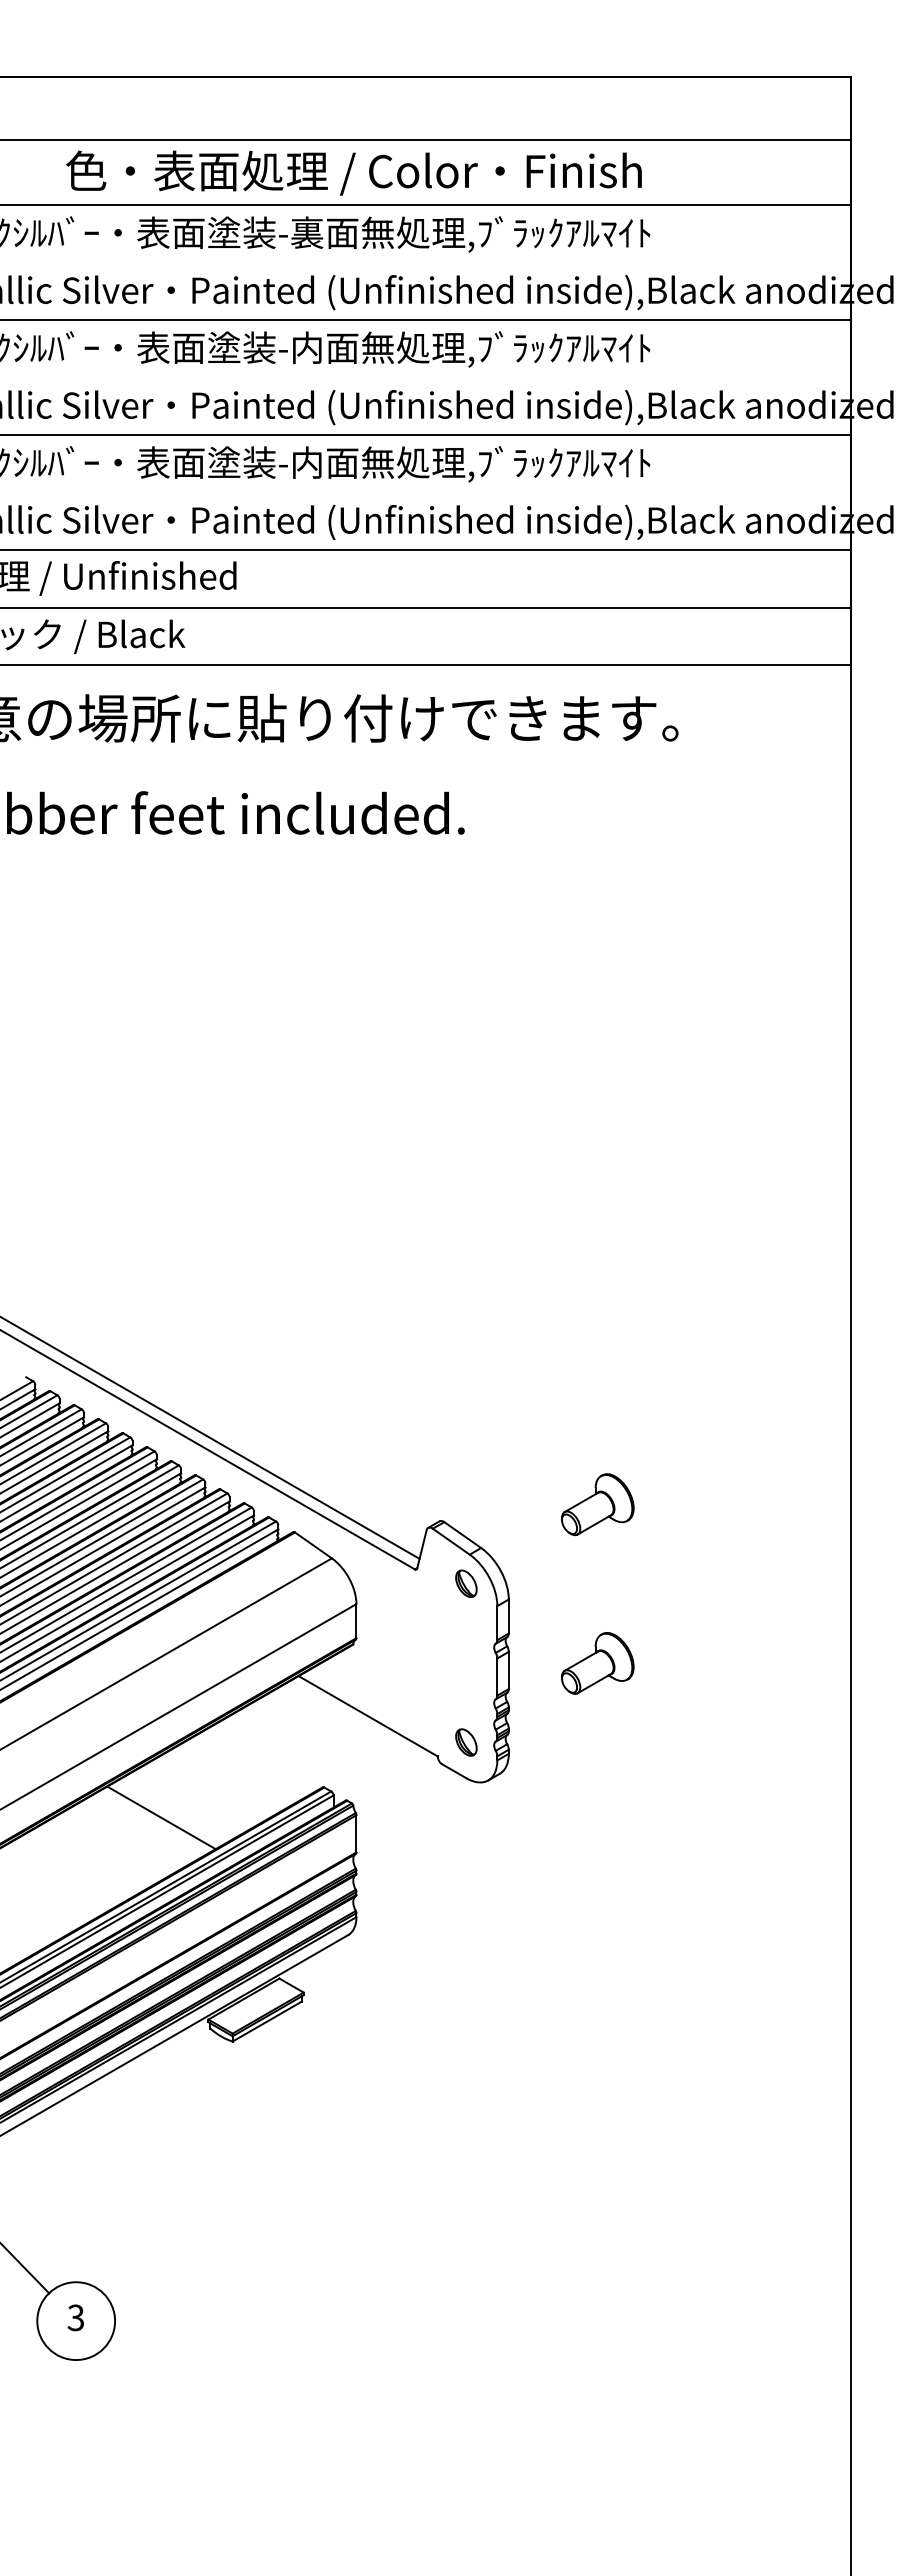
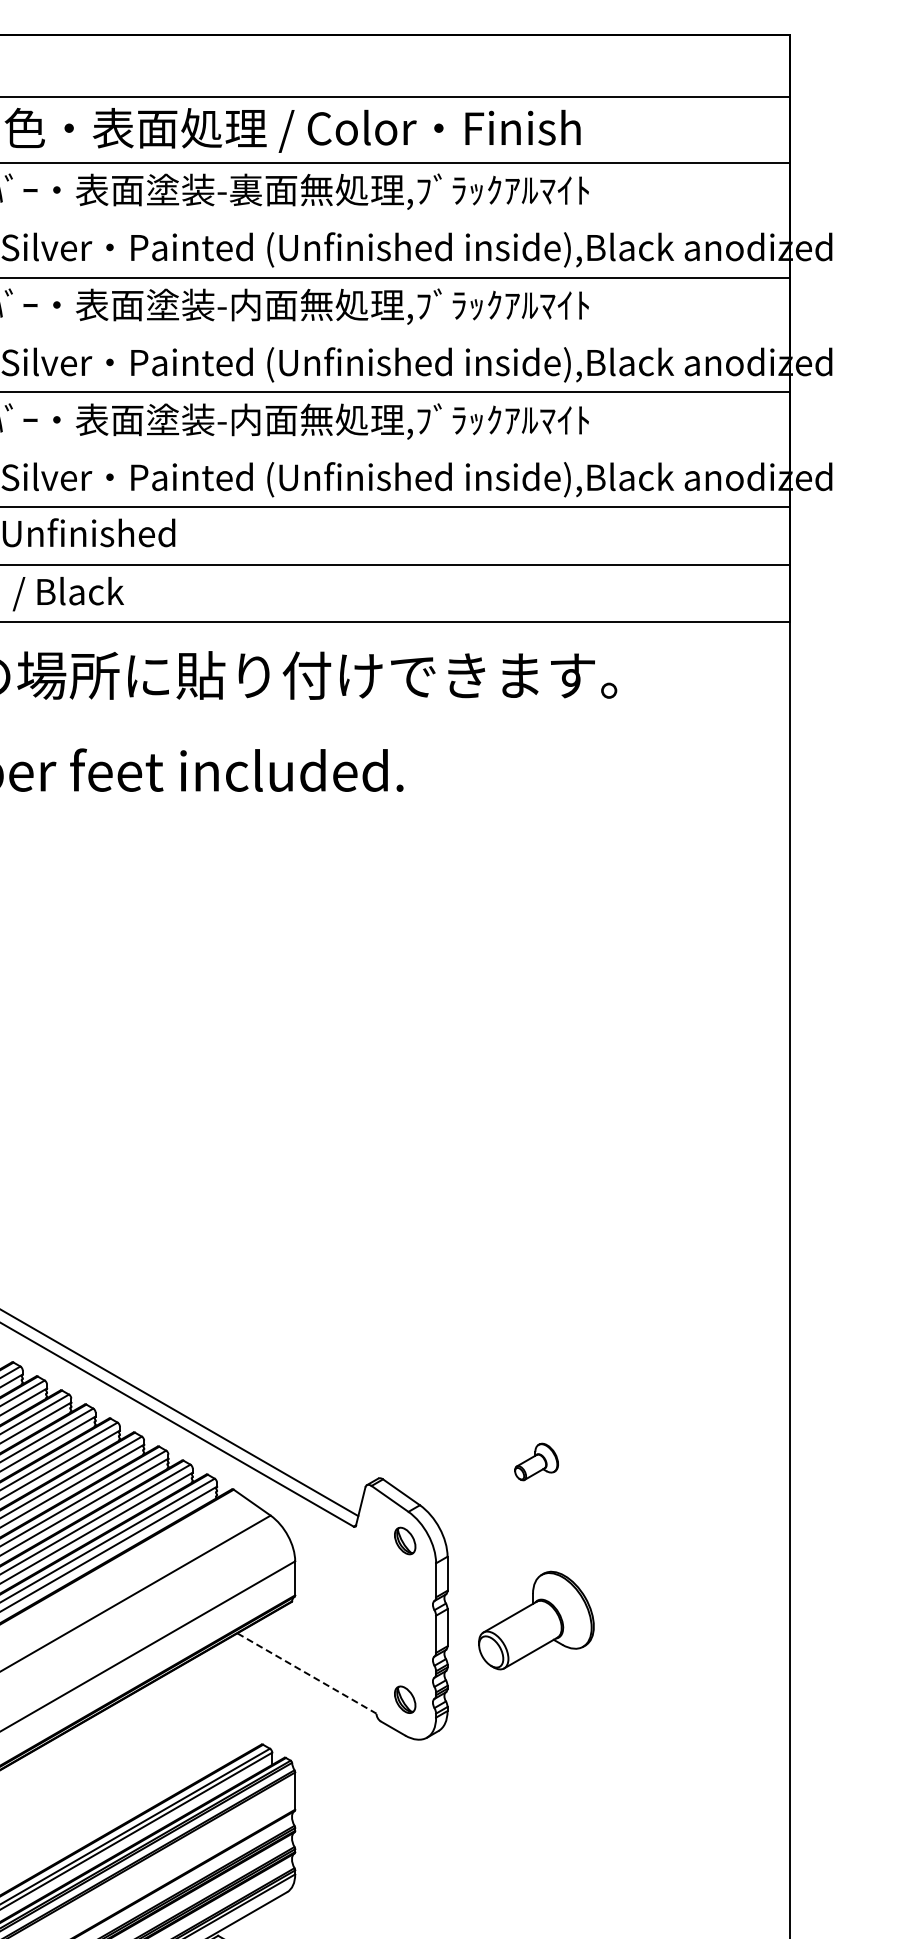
part: (597, 1504) -> (536, 1461), size x0.6
part: (597, 1663) -> (536, 1620), size x1.6
line: (368, 1716) -> (307, 1673), solid -> dashed
line: (161, 1817) -> (100, 1774), removed

